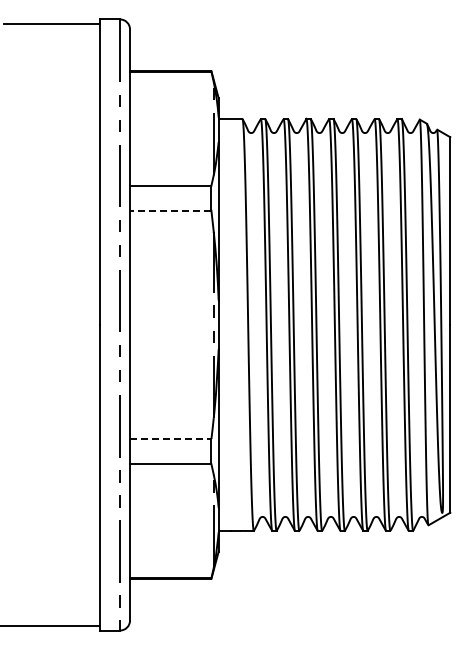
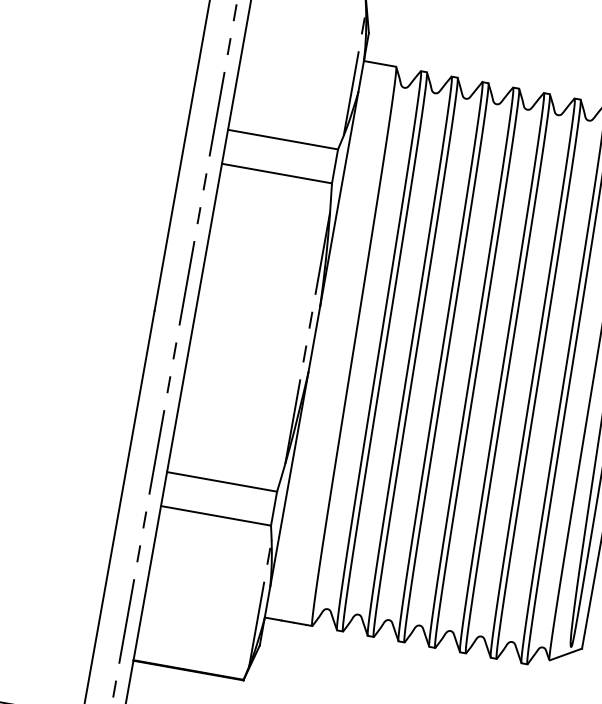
line: (170, 210) -> (276, 173), dashed -> solid
line: (170, 439) -> (221, 482), dashed -> solid

